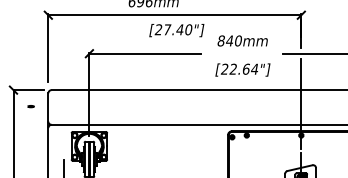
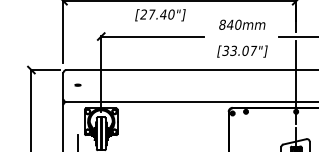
text: (176, 30) -> (160, 15), moved
text: (239, 68) -> (239, 50), [22.64"] -> [33.07"]
part: (30, 106) -> (77, 85), moved

